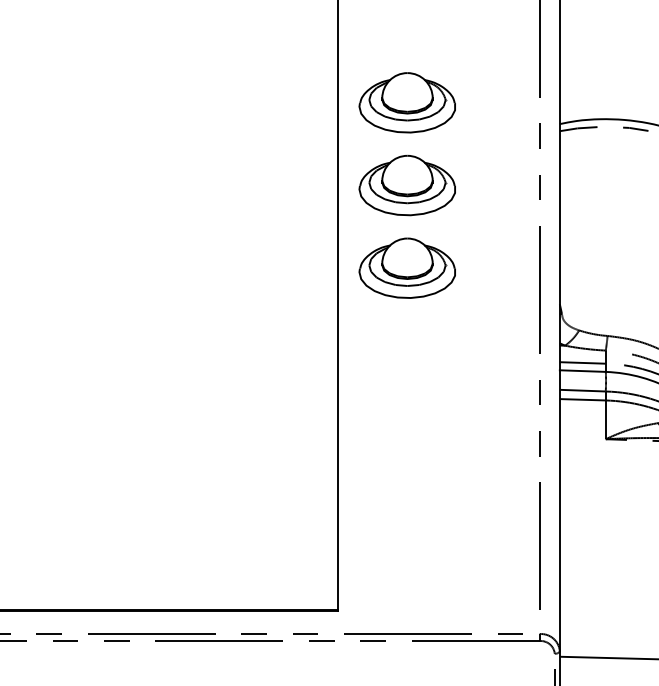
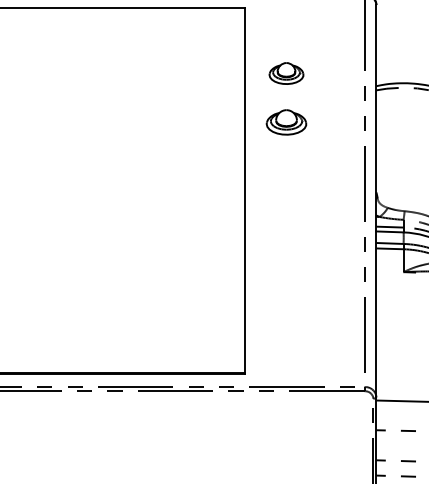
part: (407, 102) -> (286, 73), size x0.6
part: (407, 185) -> (286, 122), size x0.7
part: (407, 267) -> (286, 170), removed

